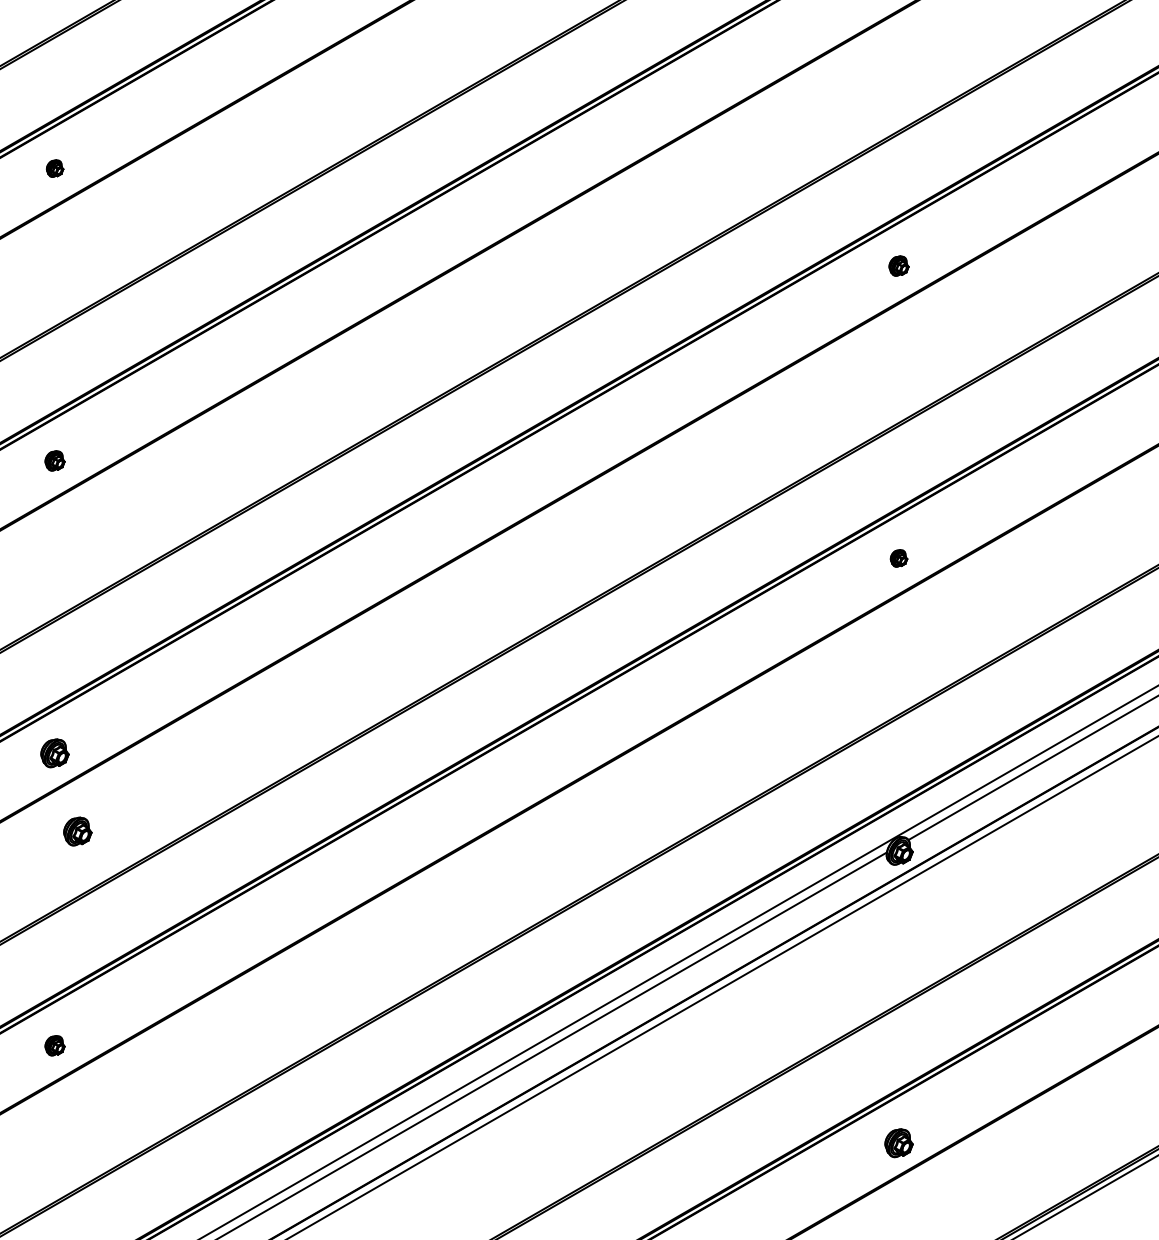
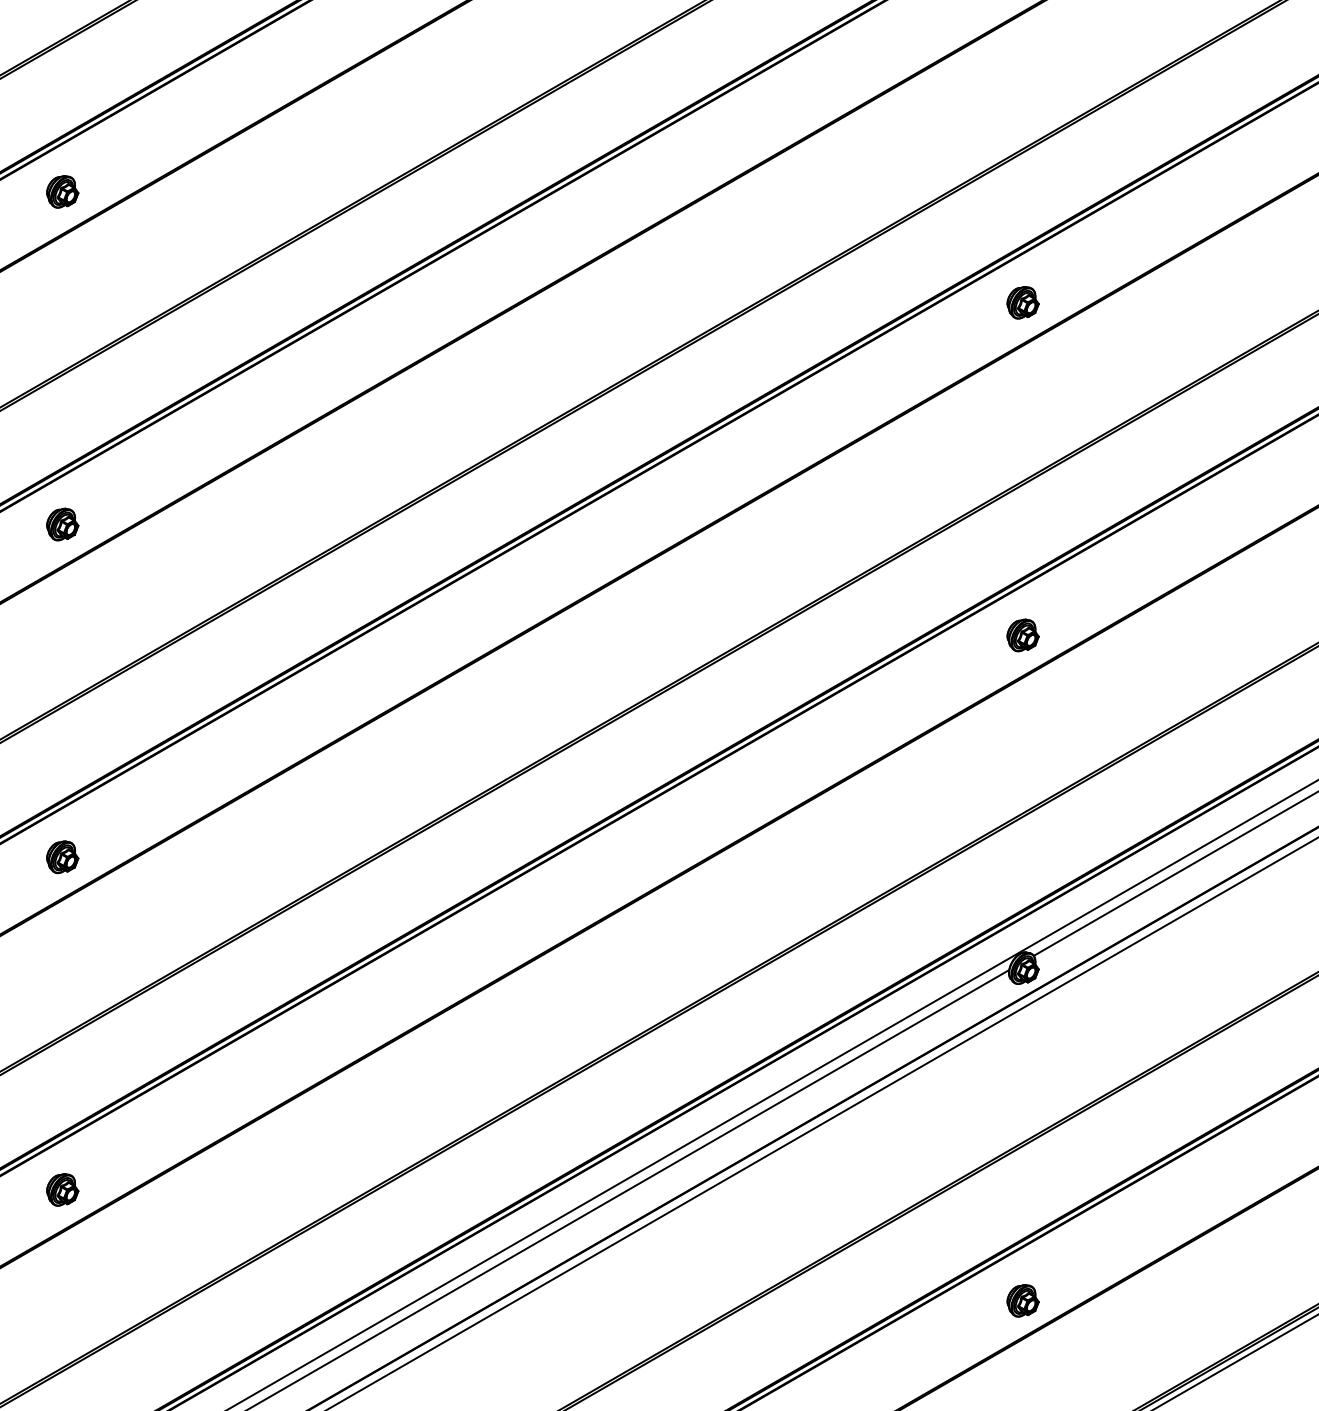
part: (54, 168) -> (62, 191), size x1.67
part: (898, 265) -> (1022, 302), size x1.43
part: (54, 460) -> (62, 524), size x1.43
part: (898, 558) -> (1022, 635), size x1.67
part: (77, 831) -> (88, 946), removed
part: (54, 1045) -> (62, 1189), size x1.43

